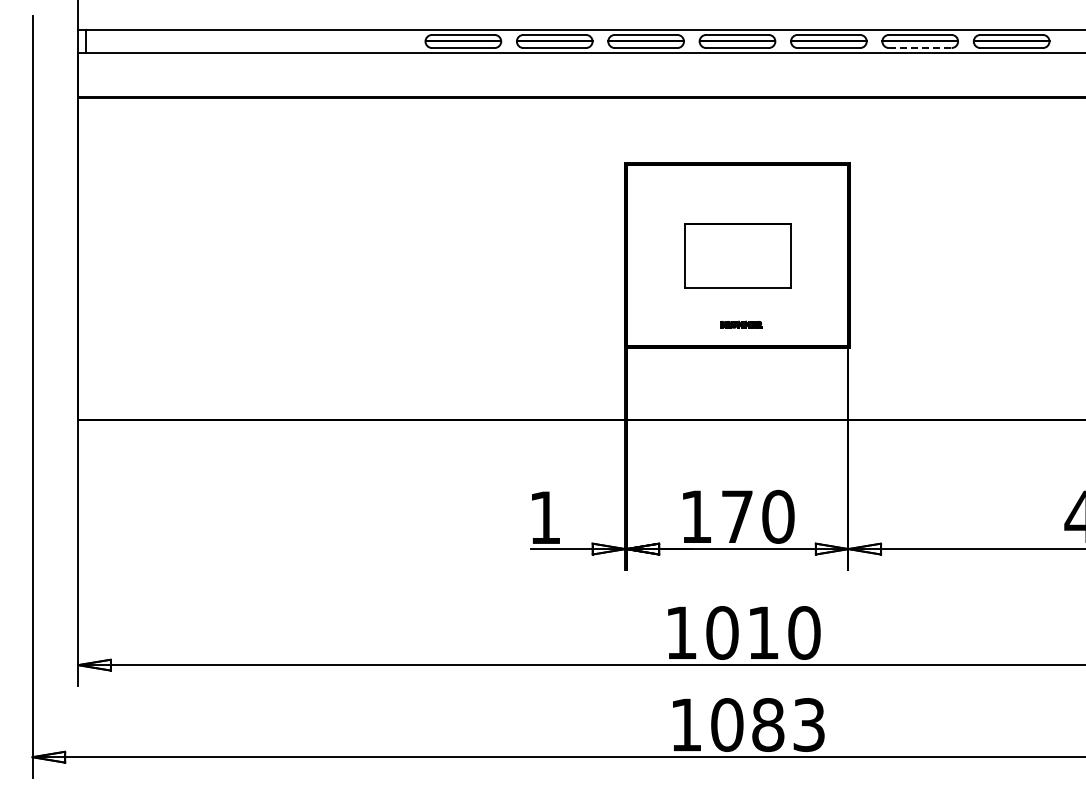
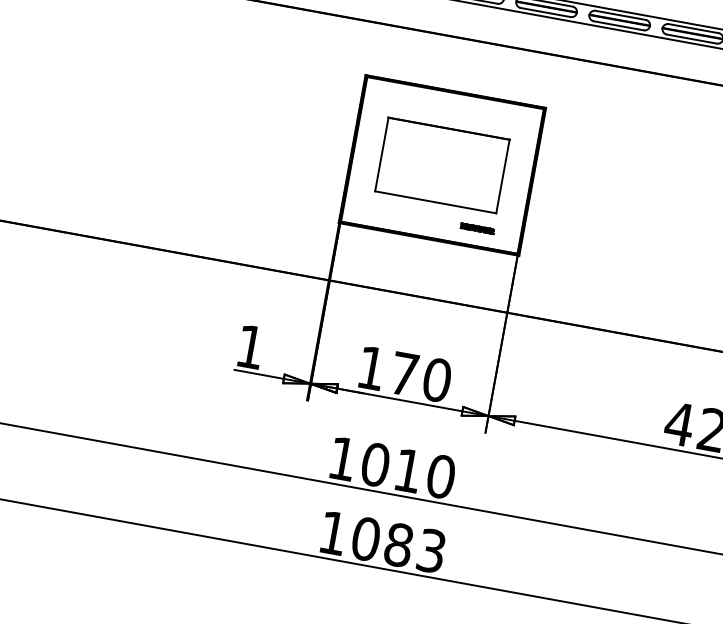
line: (920, 48) -> (618, 26), dashed -> solid
part: (737, 255) -> (442, 165), size x1.43
part: (741, 324) -> (478, 228), moved

